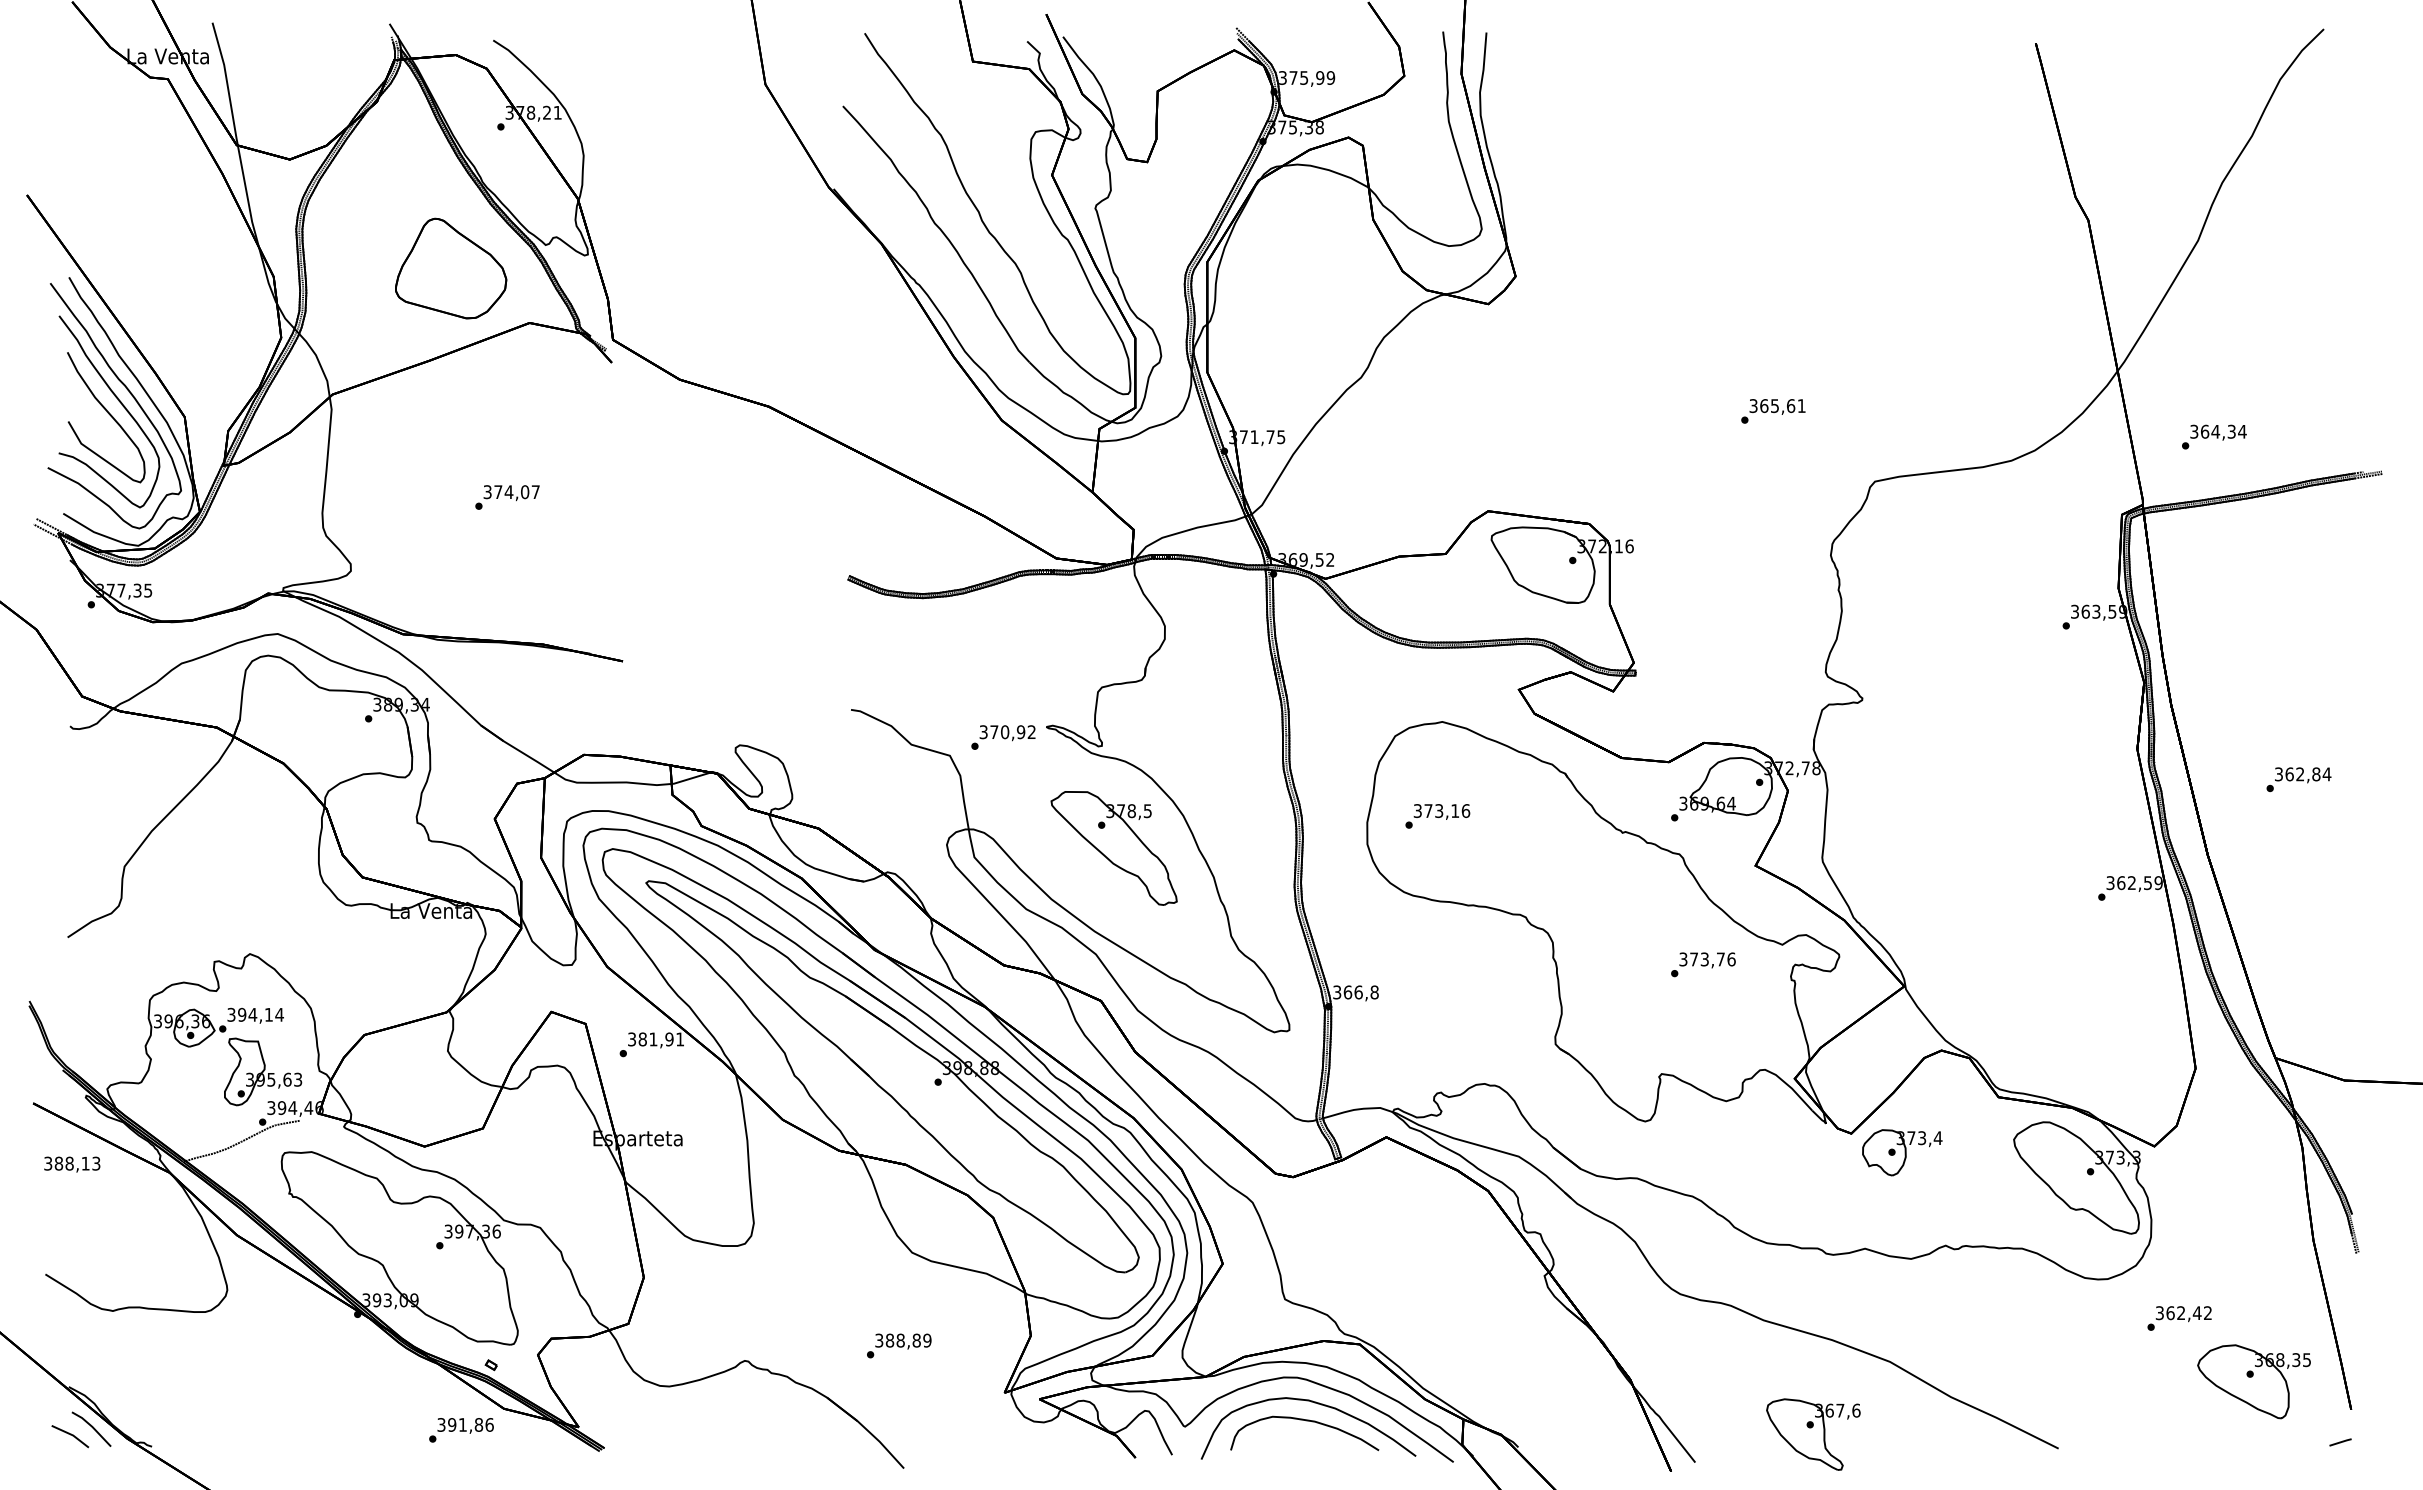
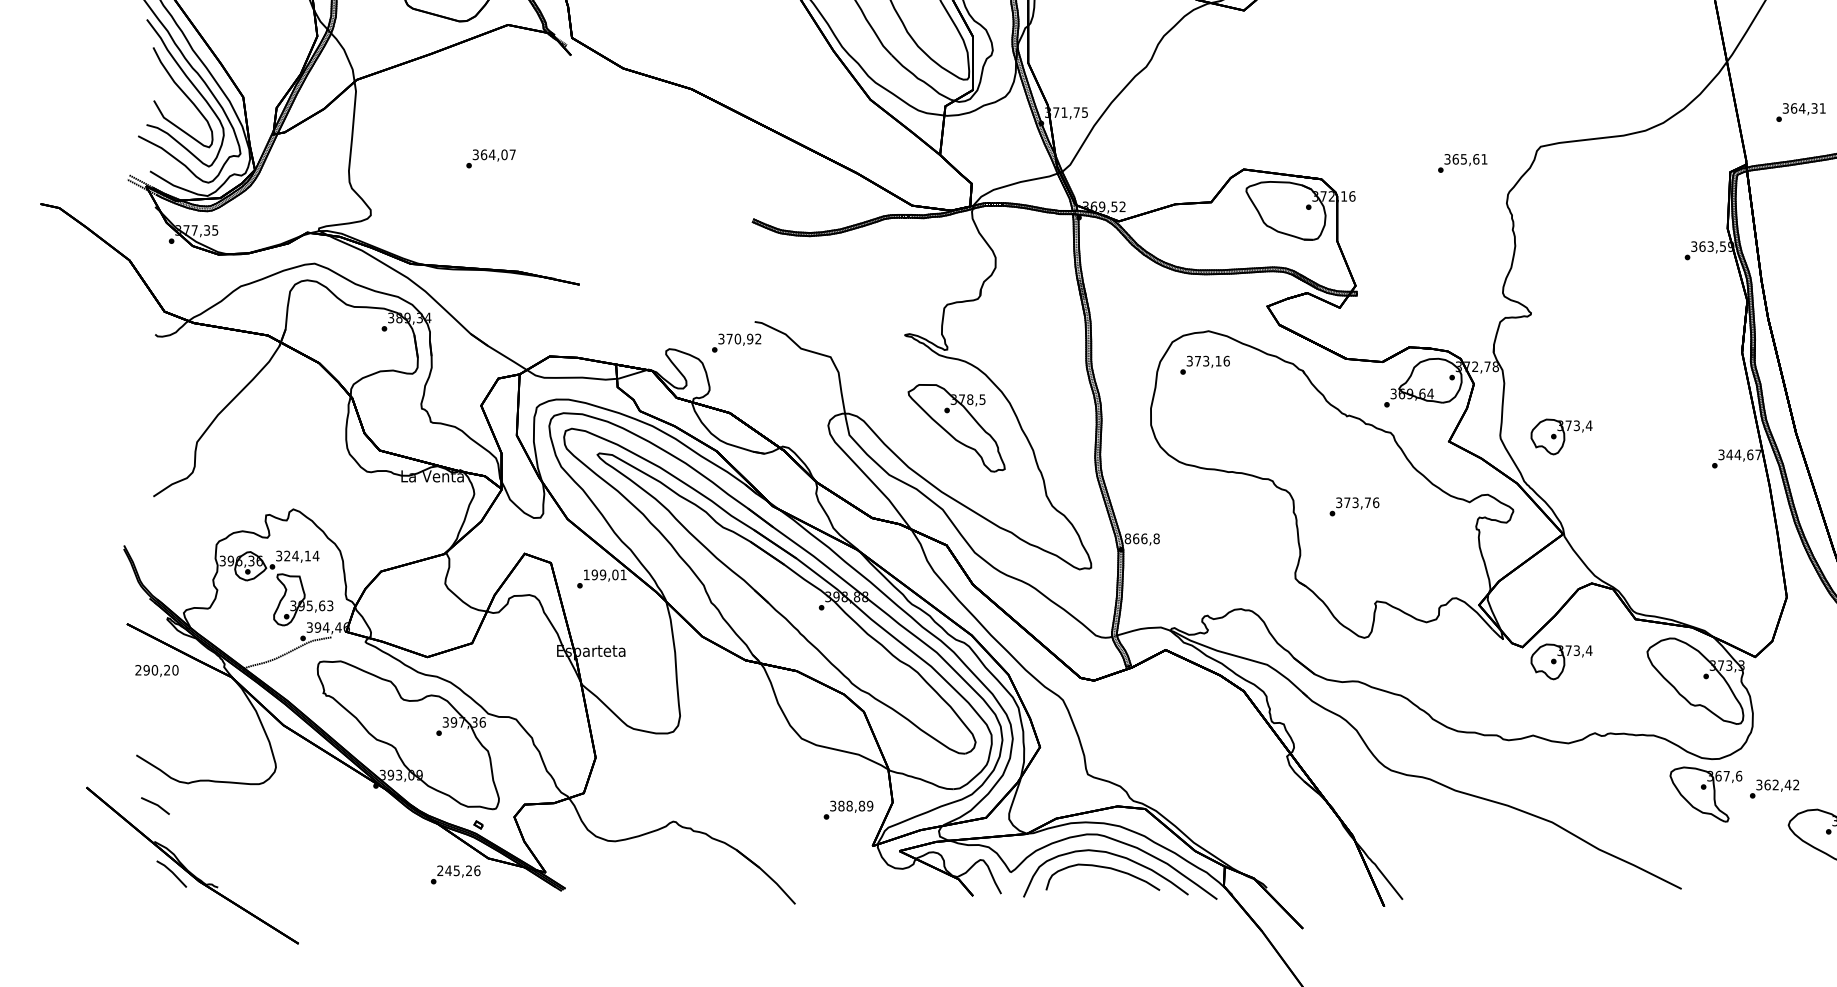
text: (1773, 411) -> (1462, 163), moved
text: (2242, 431) -> (1822, 108), 364,34 -> 364,31
text: (498, 492) -> (484, 155), 374,07 -> 364,07
text: (1003, 737) -> (736, 343), moved
text: (1437, 816) -> (1204, 365), moved
part: (1902, 859) -> (1561, 436), added
text: (2139, 883) -> (1743, 455), 362,59 -> 344,67
text: (1703, 964) -> (1354, 506), moved
text: (1337, 992) -> (1128, 538), 366,8 -> 866,8
text: (242, 1014) -> (287, 555), 394,14 -> 324,14
text: (650, 1039) -> (600, 574), 381,91 -> 199,01
text: (72, 1163) -> (157, 670), 388,13 -> 290,20
text: (899, 1345) -> (848, 809), moved
text: (460, 1424) -> (454, 870), 391,86 -> 245,26
part: (1813, 1434) -> (1706, 794), moved
part: (70, 1436) -> (155, 806), moved

